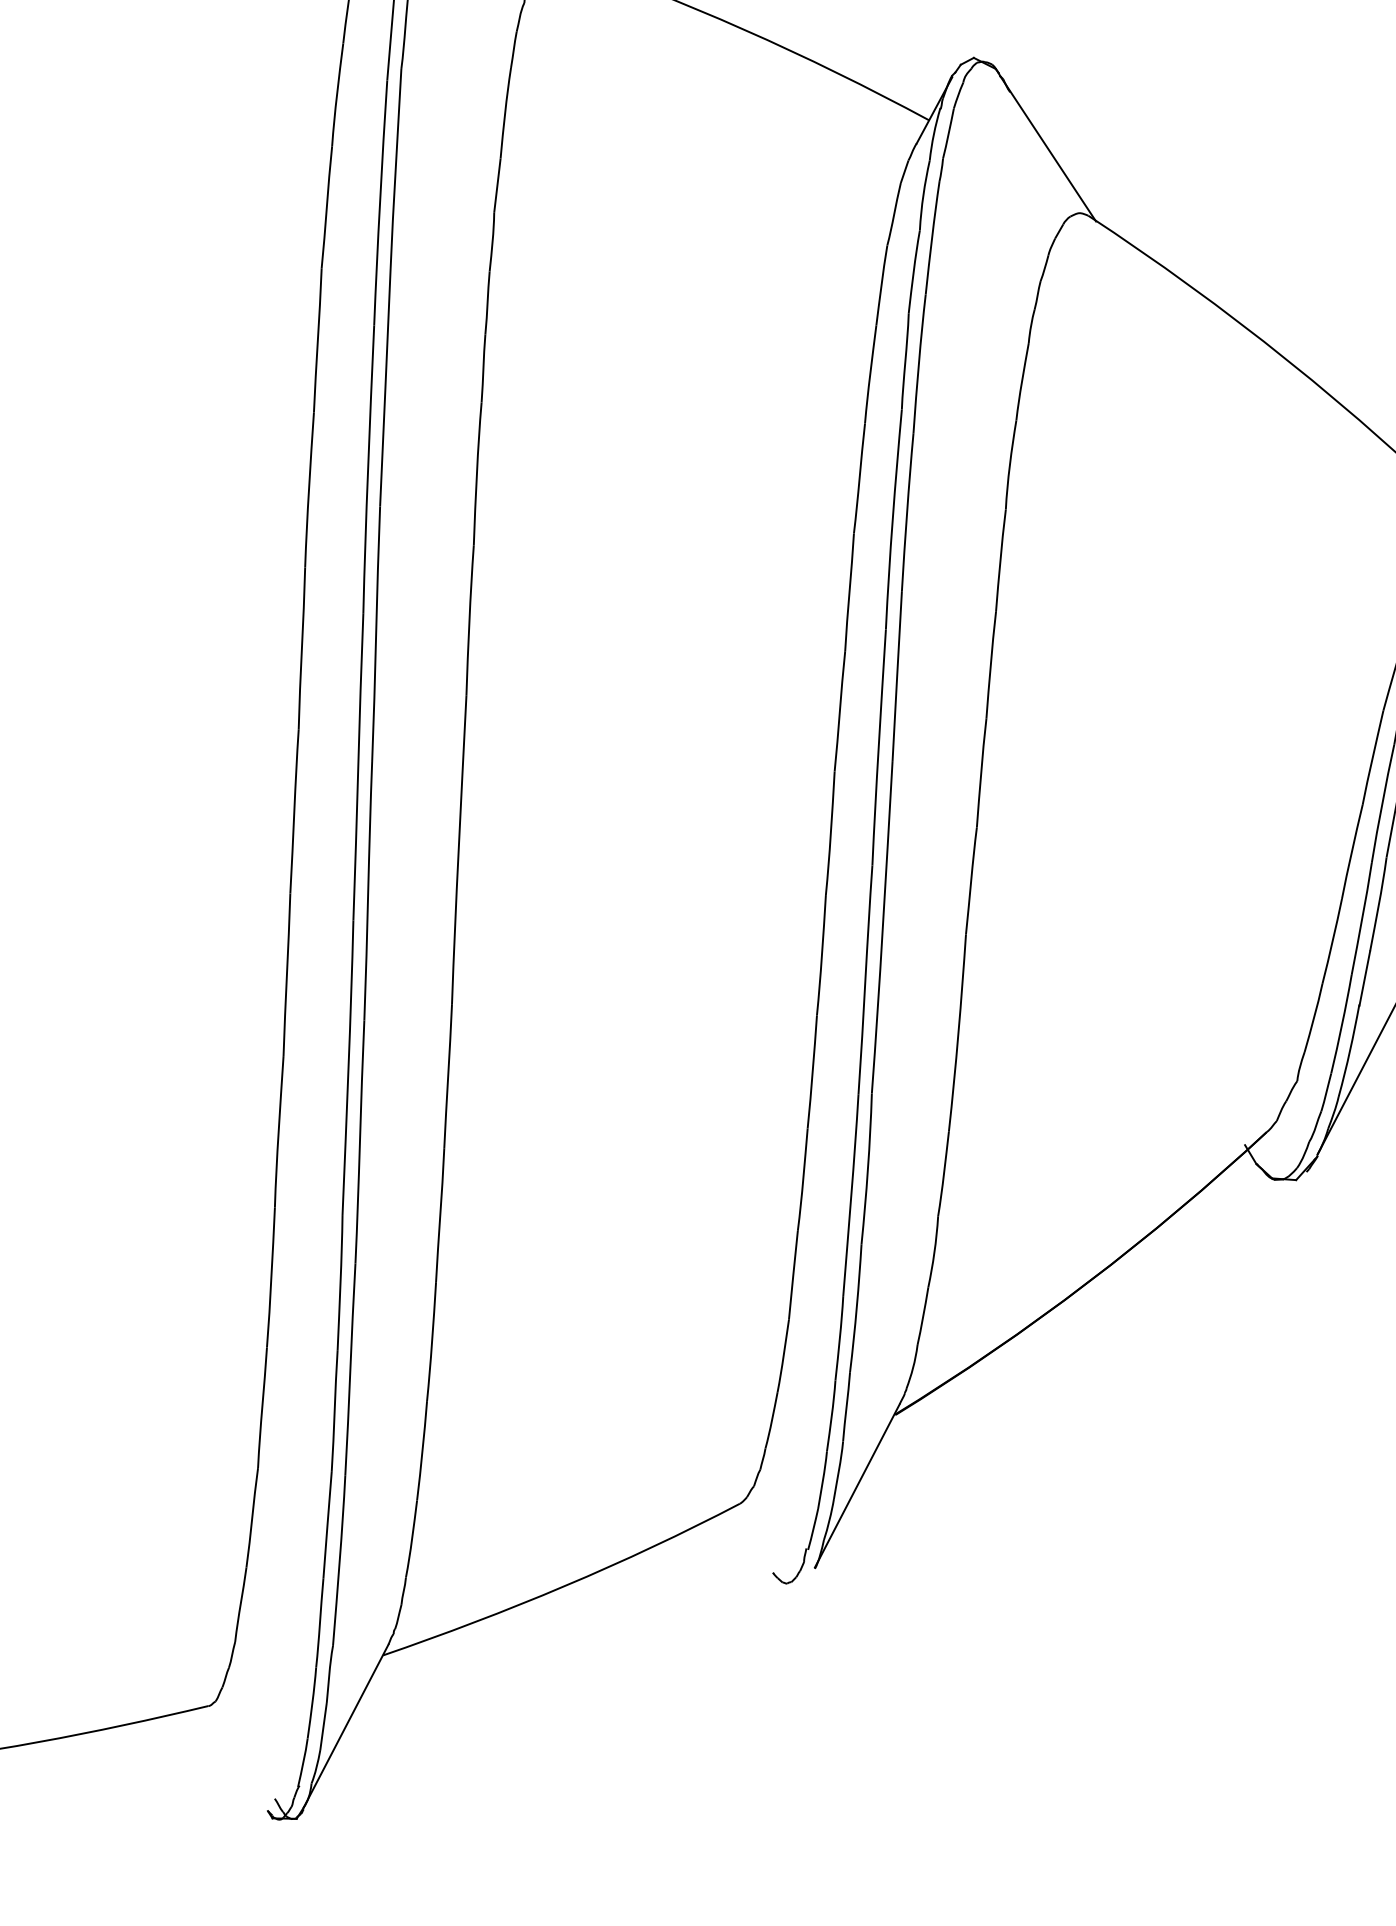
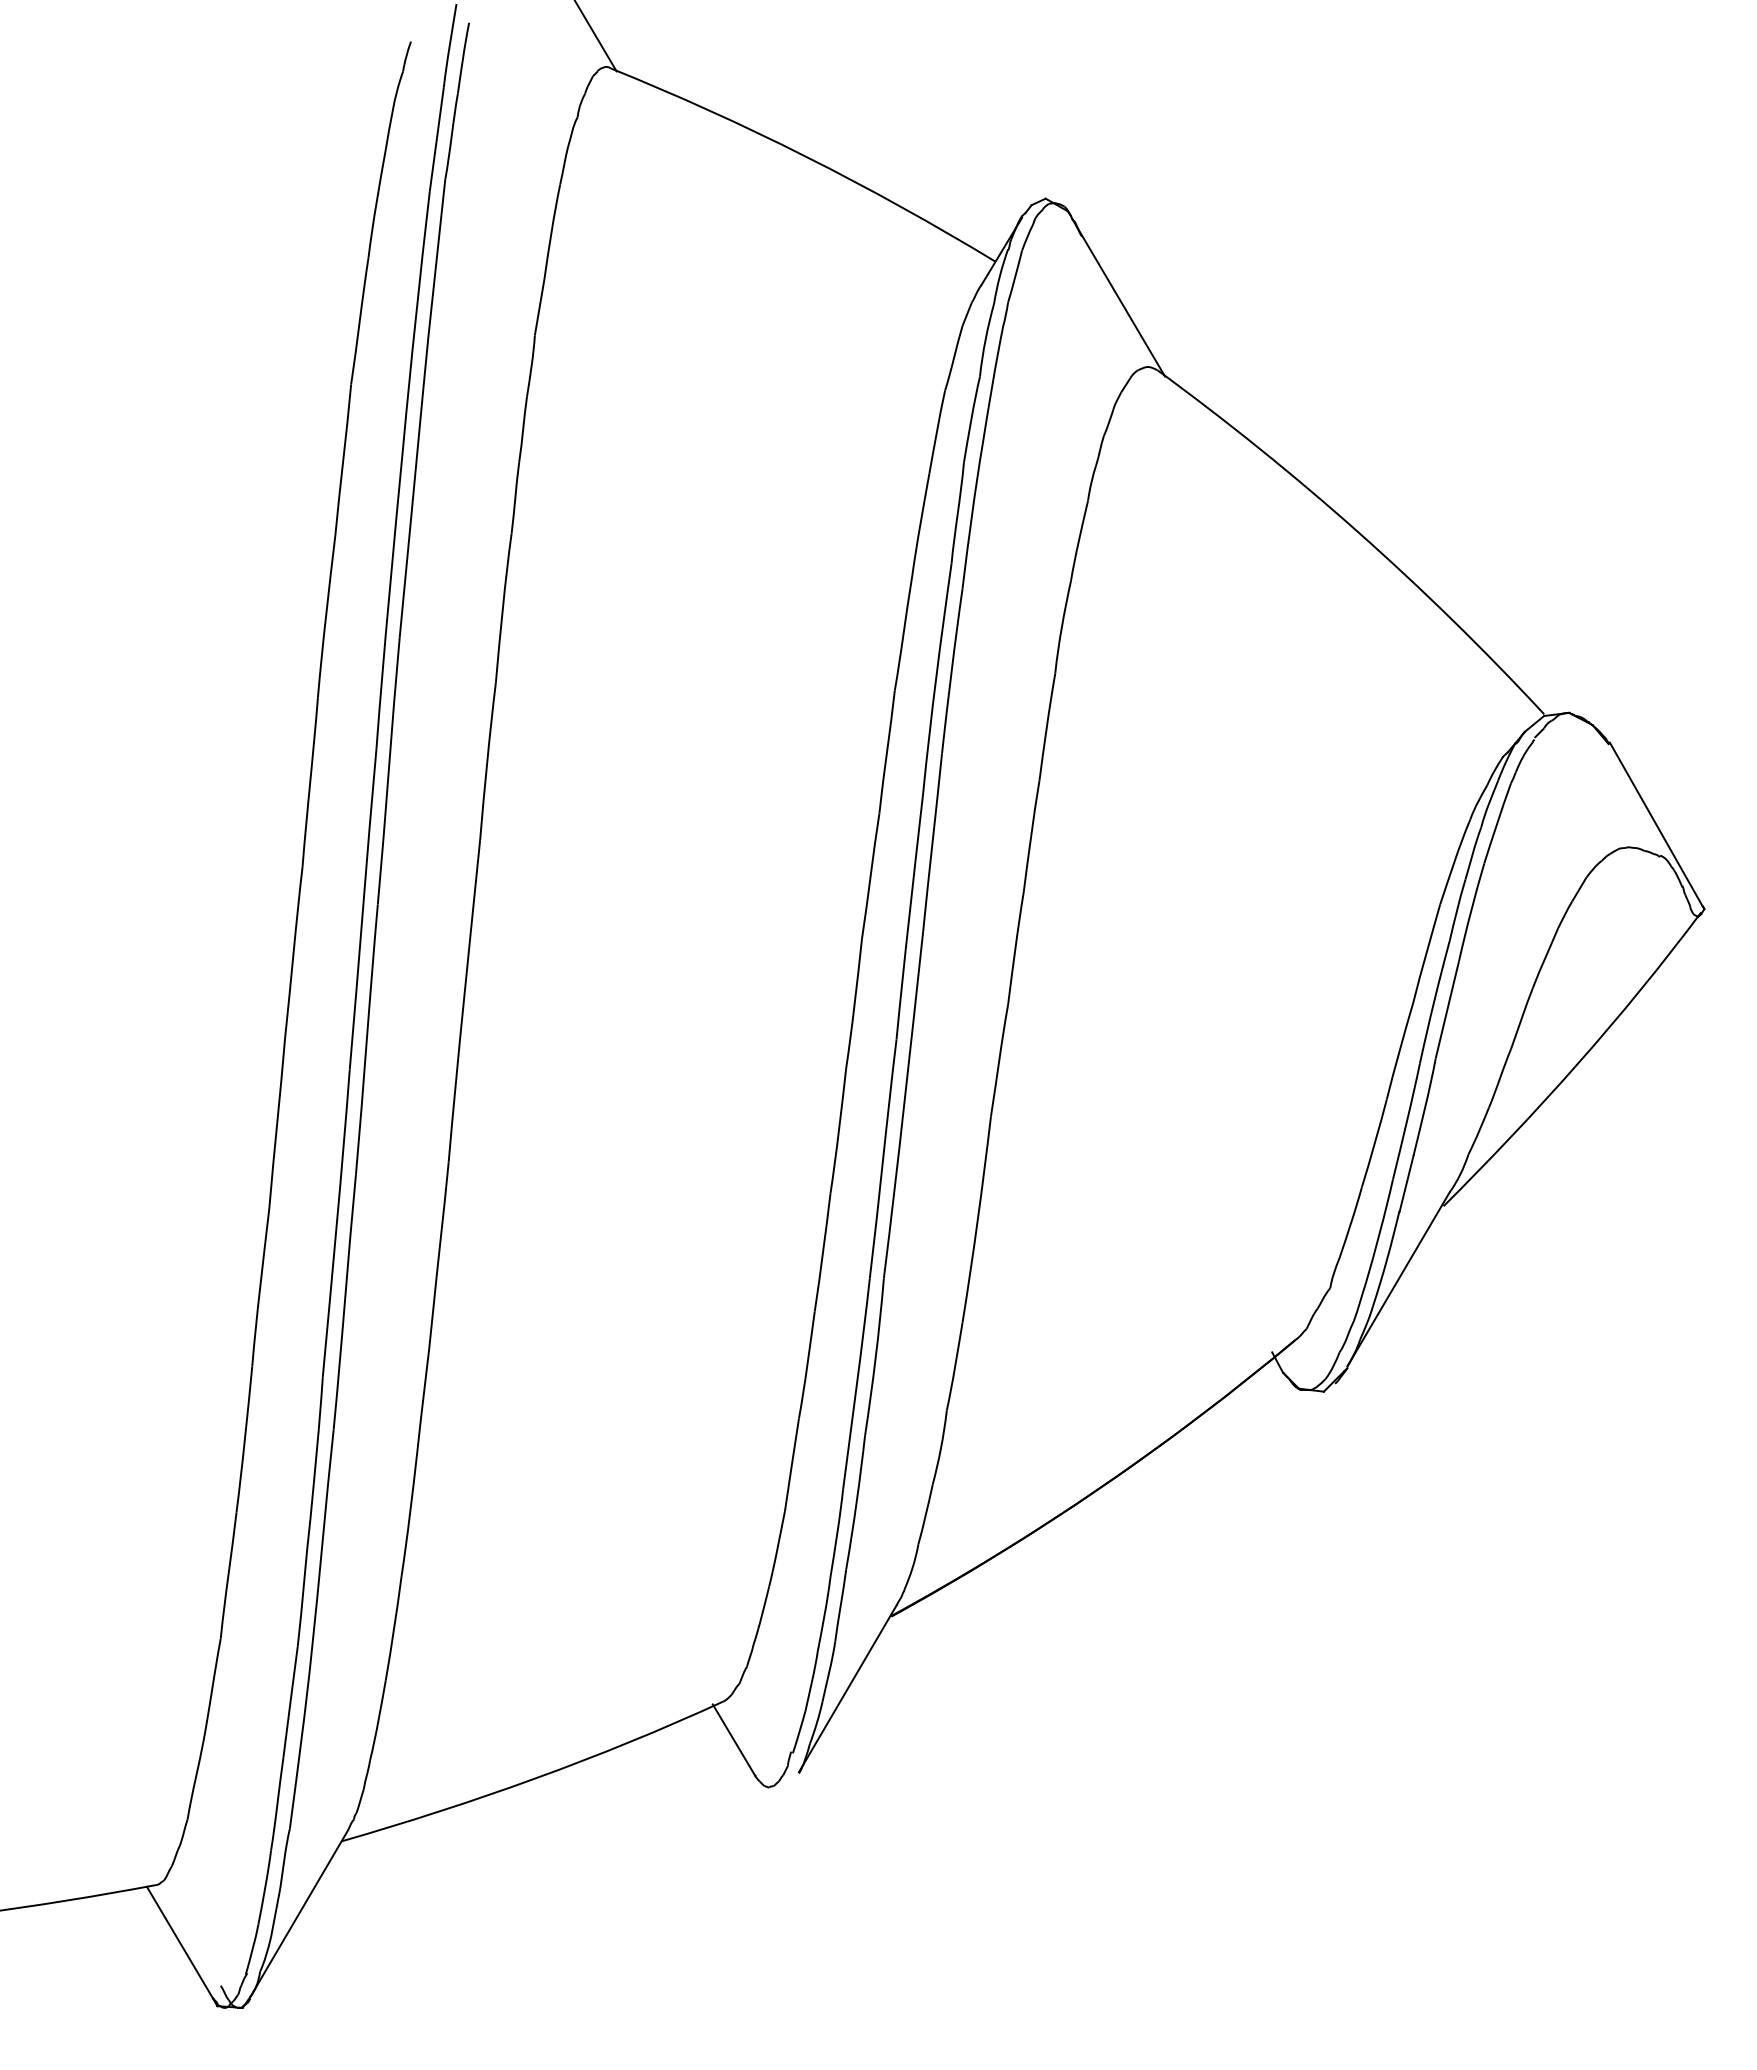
line: (750, 1539) -> (733, 1739), added
line: (233, 1759) -> (179, 1942), added

